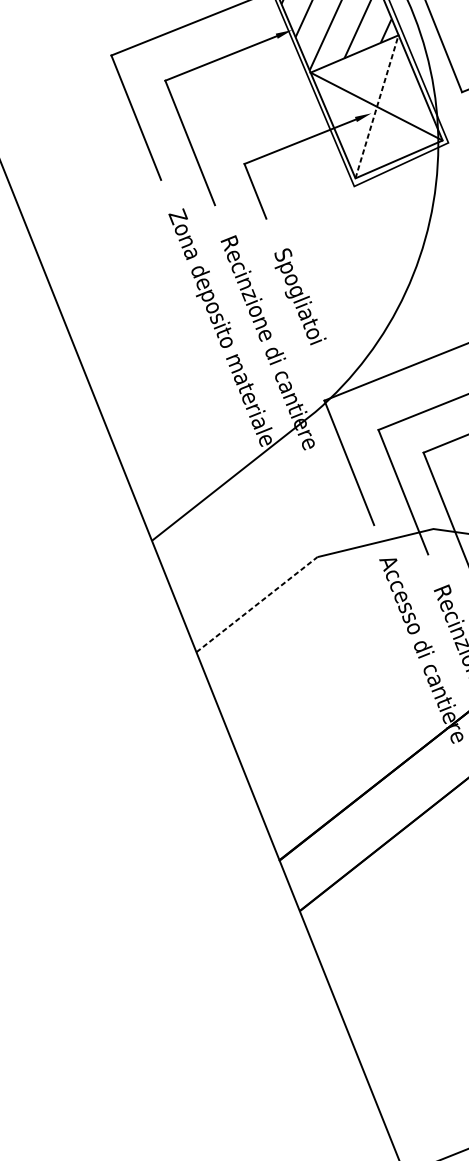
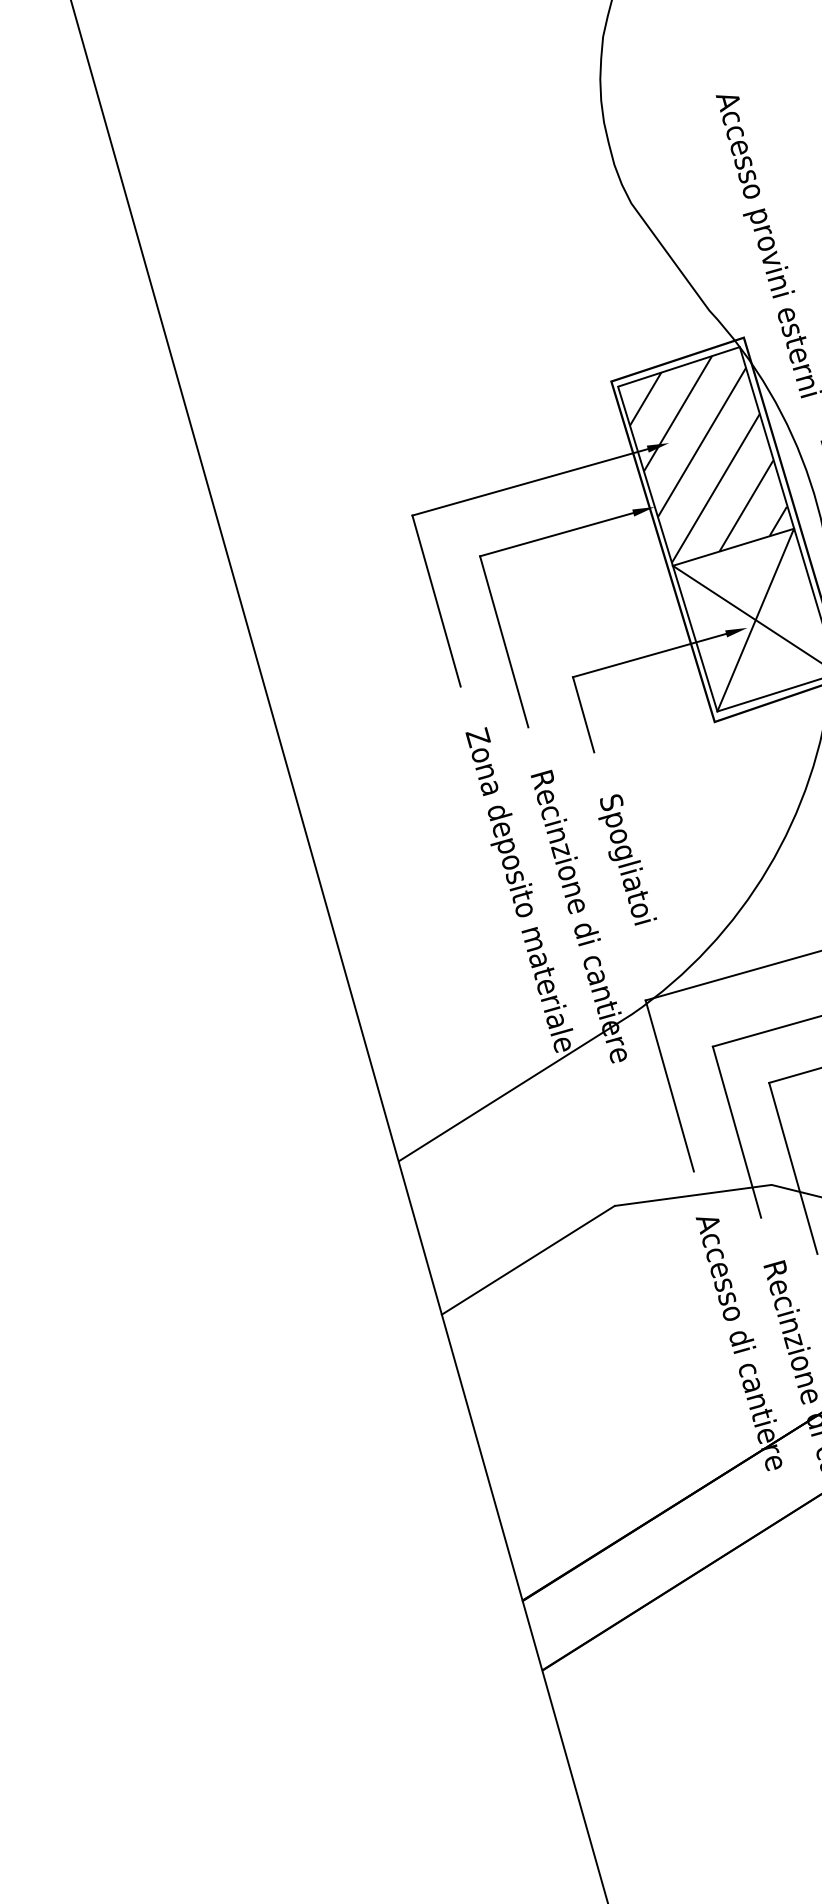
line: (376, 106) -> (755, 619), dashed -> solid
line: (257, 604) -> (528, 1260), dashed -> solid

